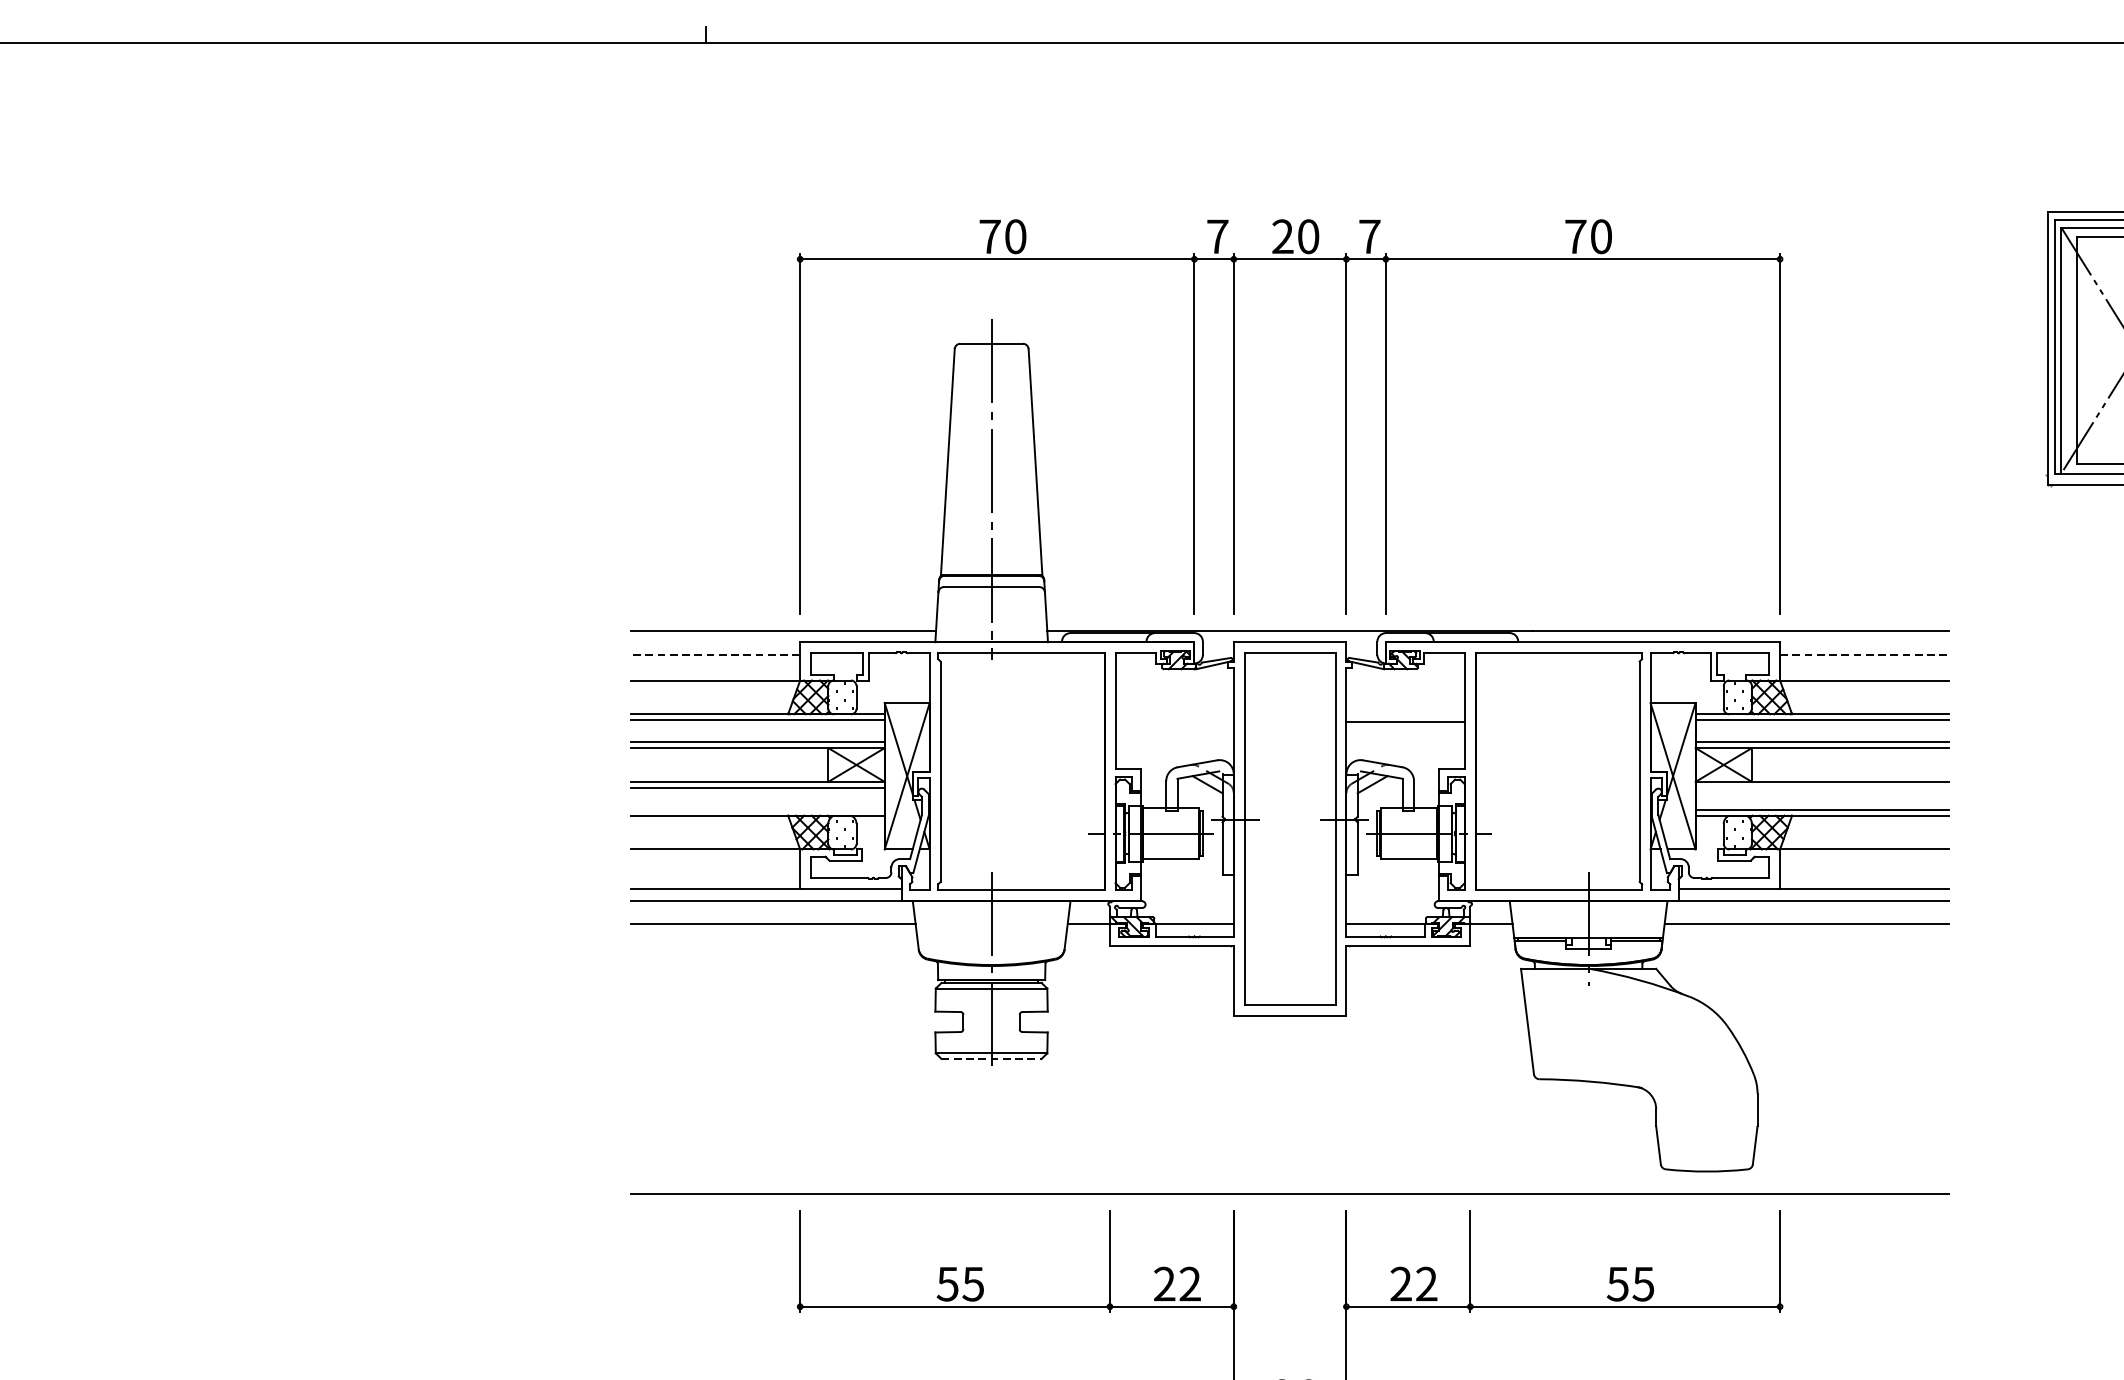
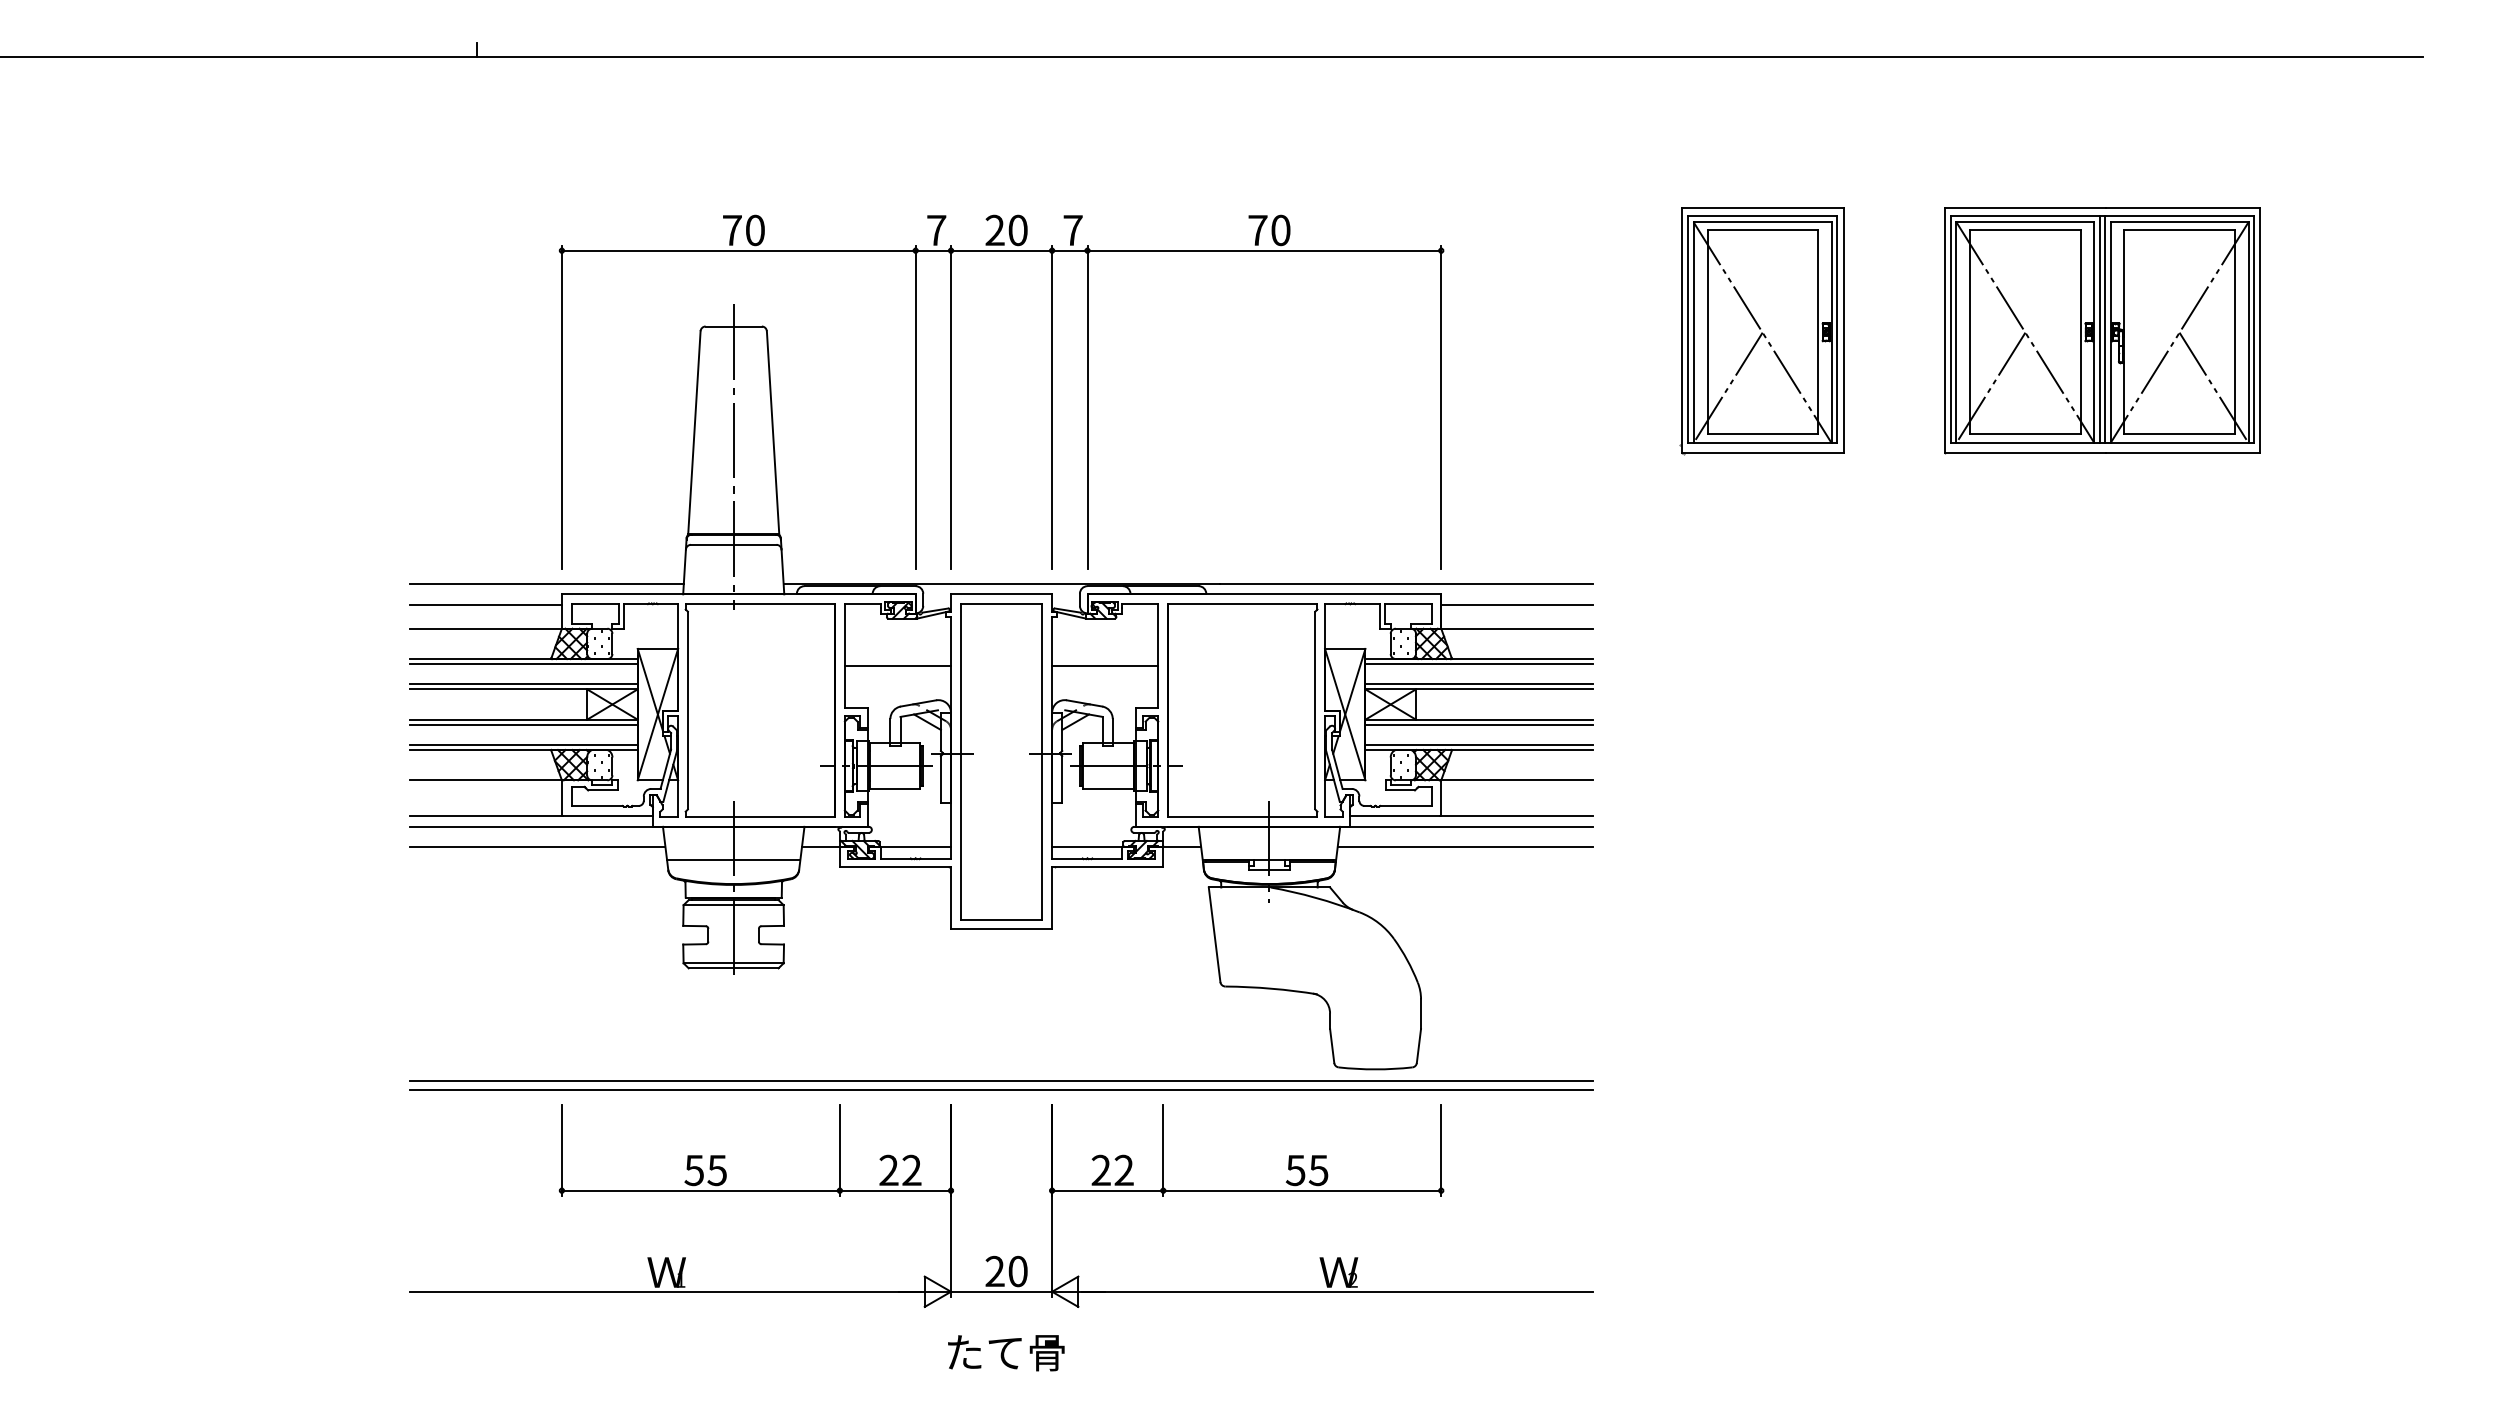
line: (716, 654) -> (486, 605), dashed -> solid
line: (1865, 654) -> (1517, 605), dashed -> solid
line: (1174, 722) -> (897, 666), added
line: (1821, 787) -> (1478, 724), added
line: (757, 809) -> (523, 744), added
line: (991, 937) -> (733, 859), added
line: (992, 1059) -> (734, 968), dashed -> solid
line: (1290, 1185) -> (1001, 1081), added

